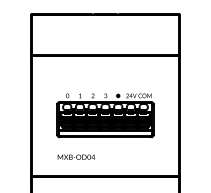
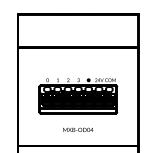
text: (75, 156) -> (77, 129), moved

